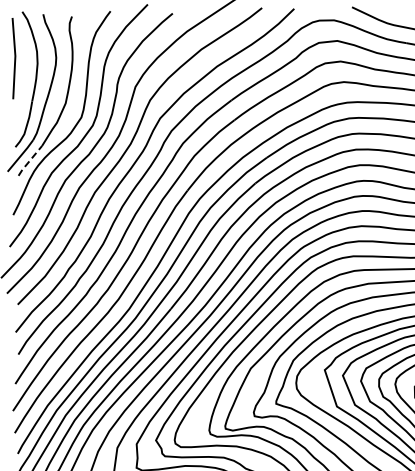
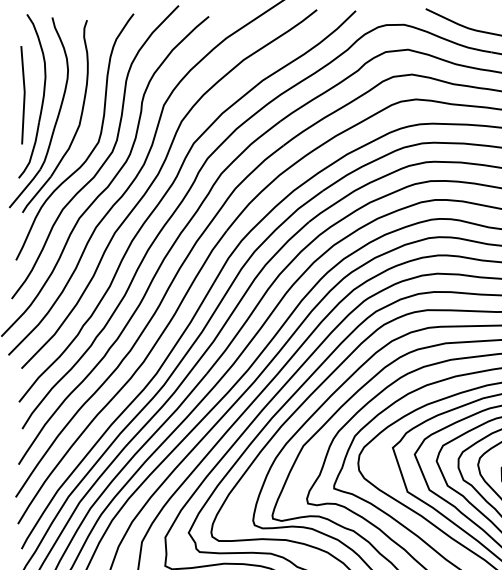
line: (14, 58) -> (23, 95), moved
line: (29, 160) -> (35, 194), dashed -> solid

